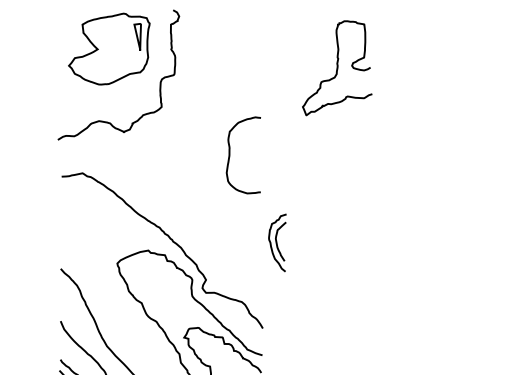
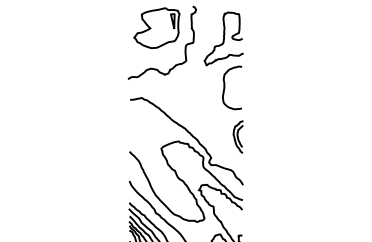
curve: (336, 67) -> (223, 38), moved
part: (275, 241) -> (237, 136), moved

